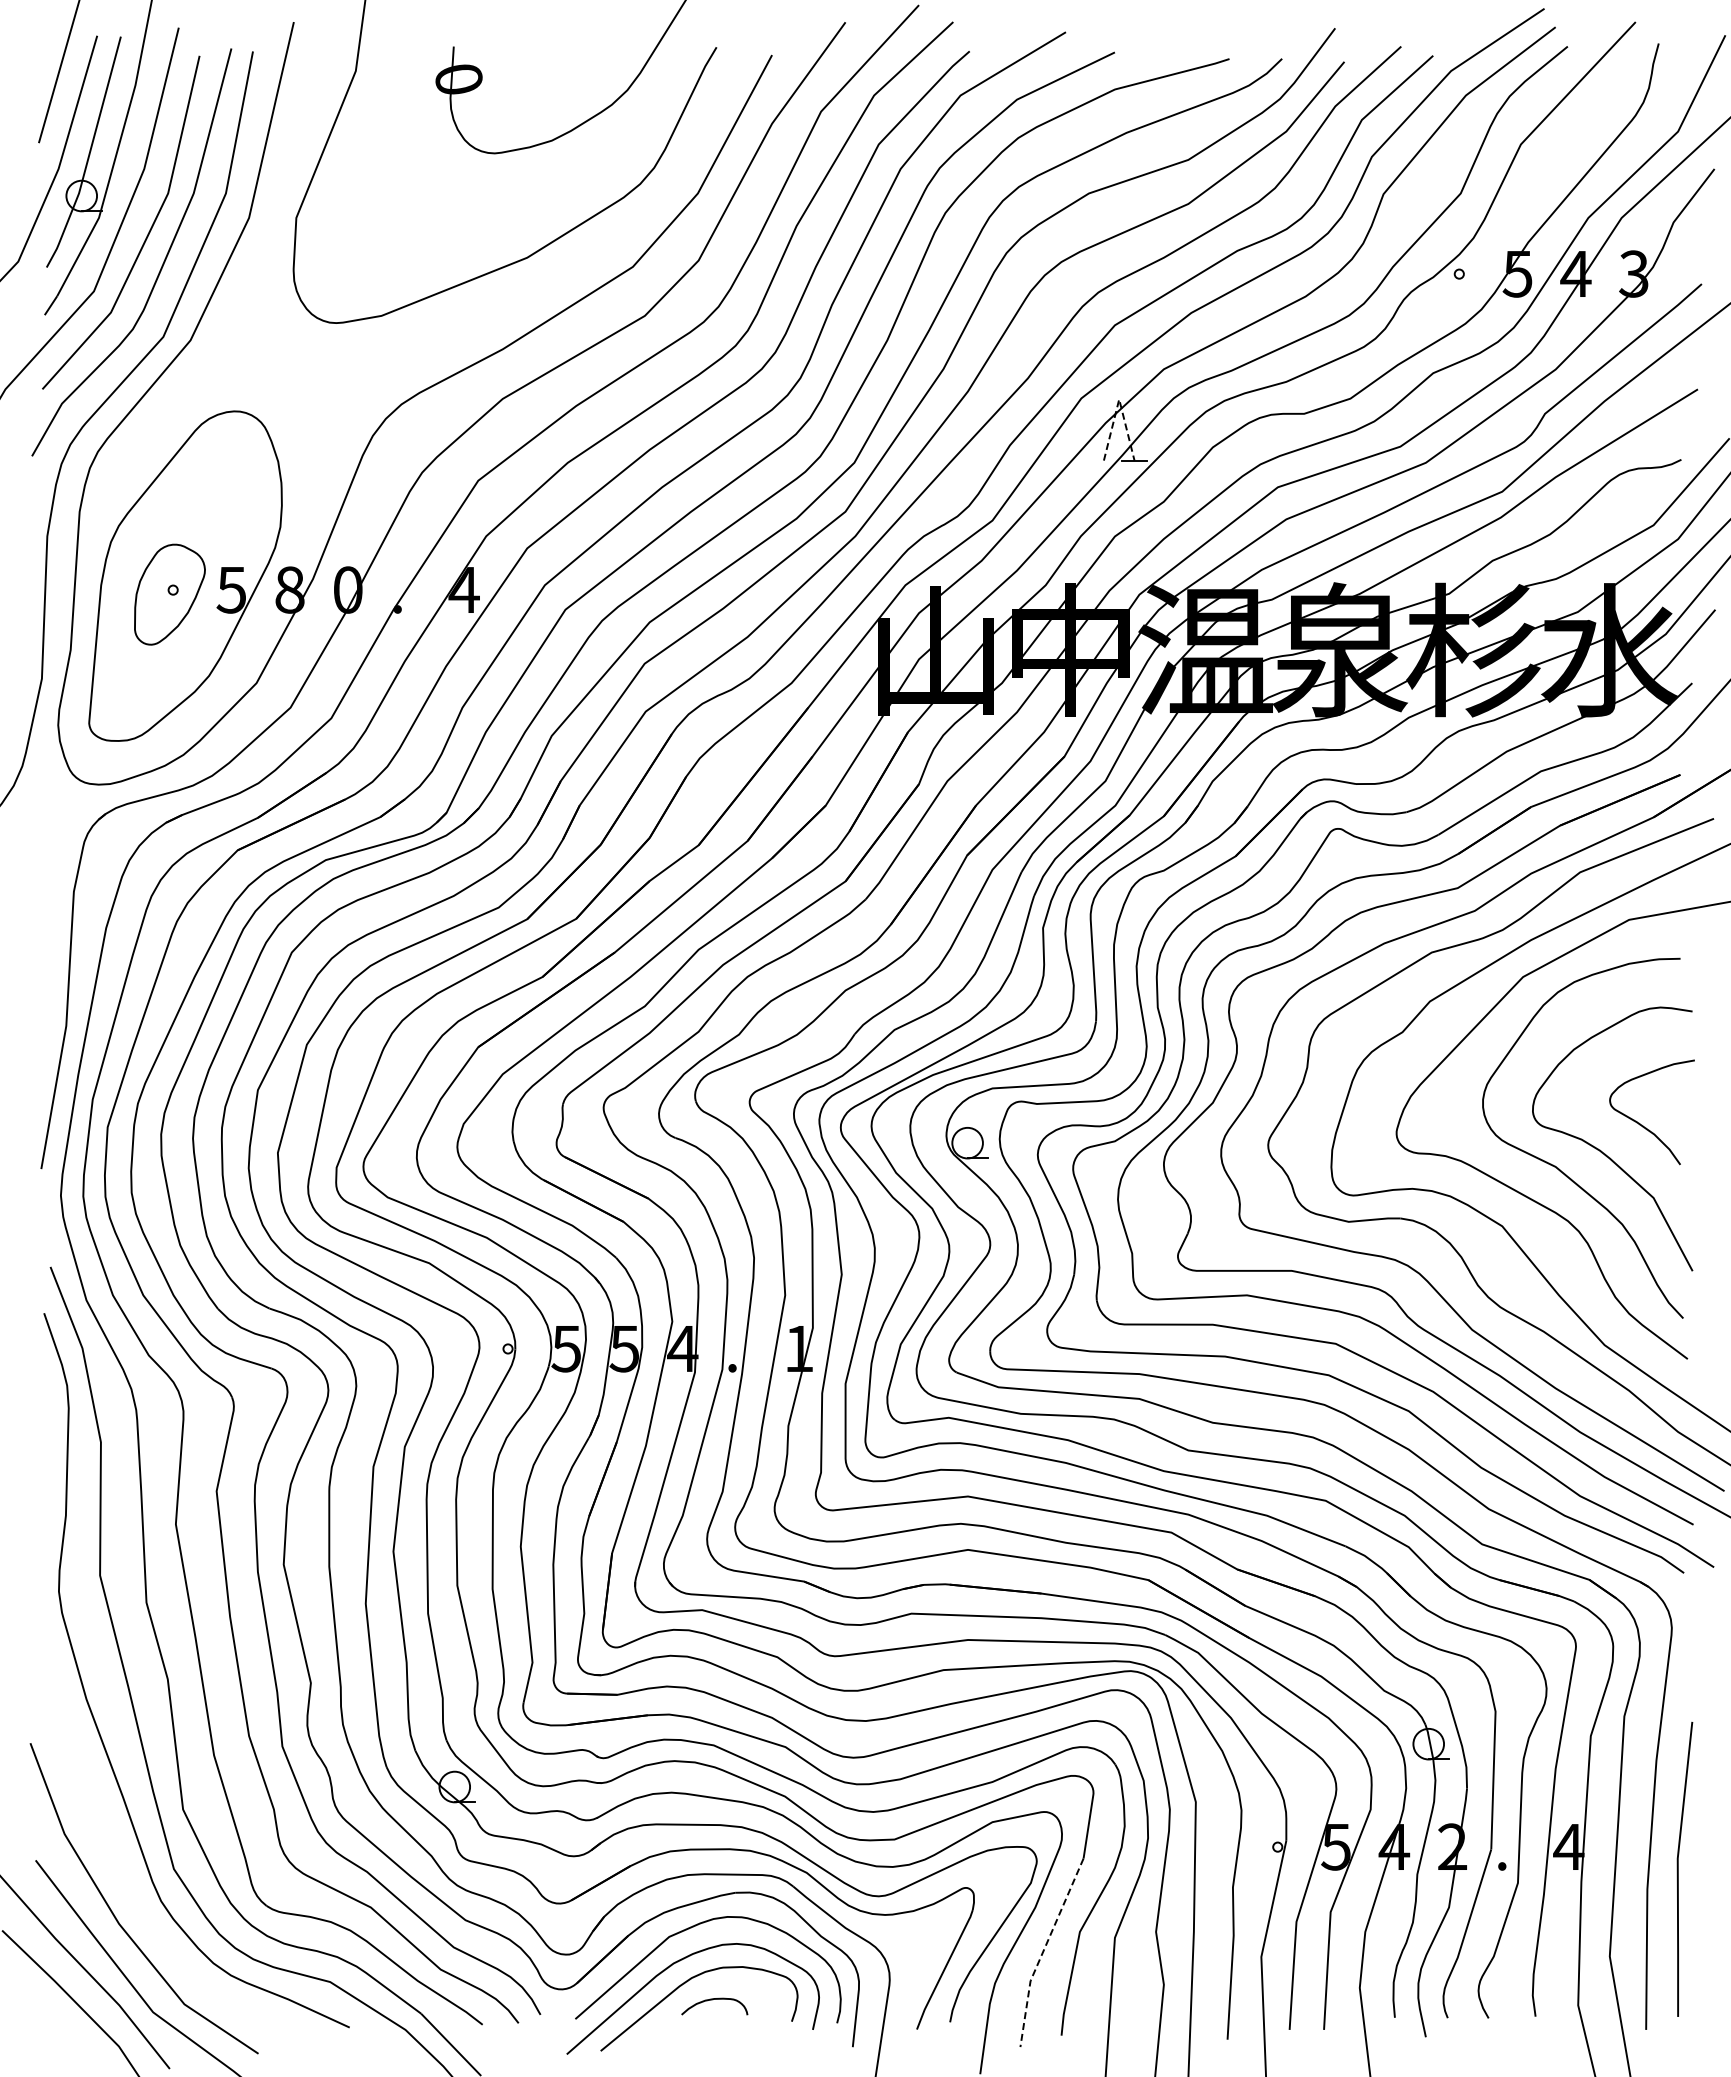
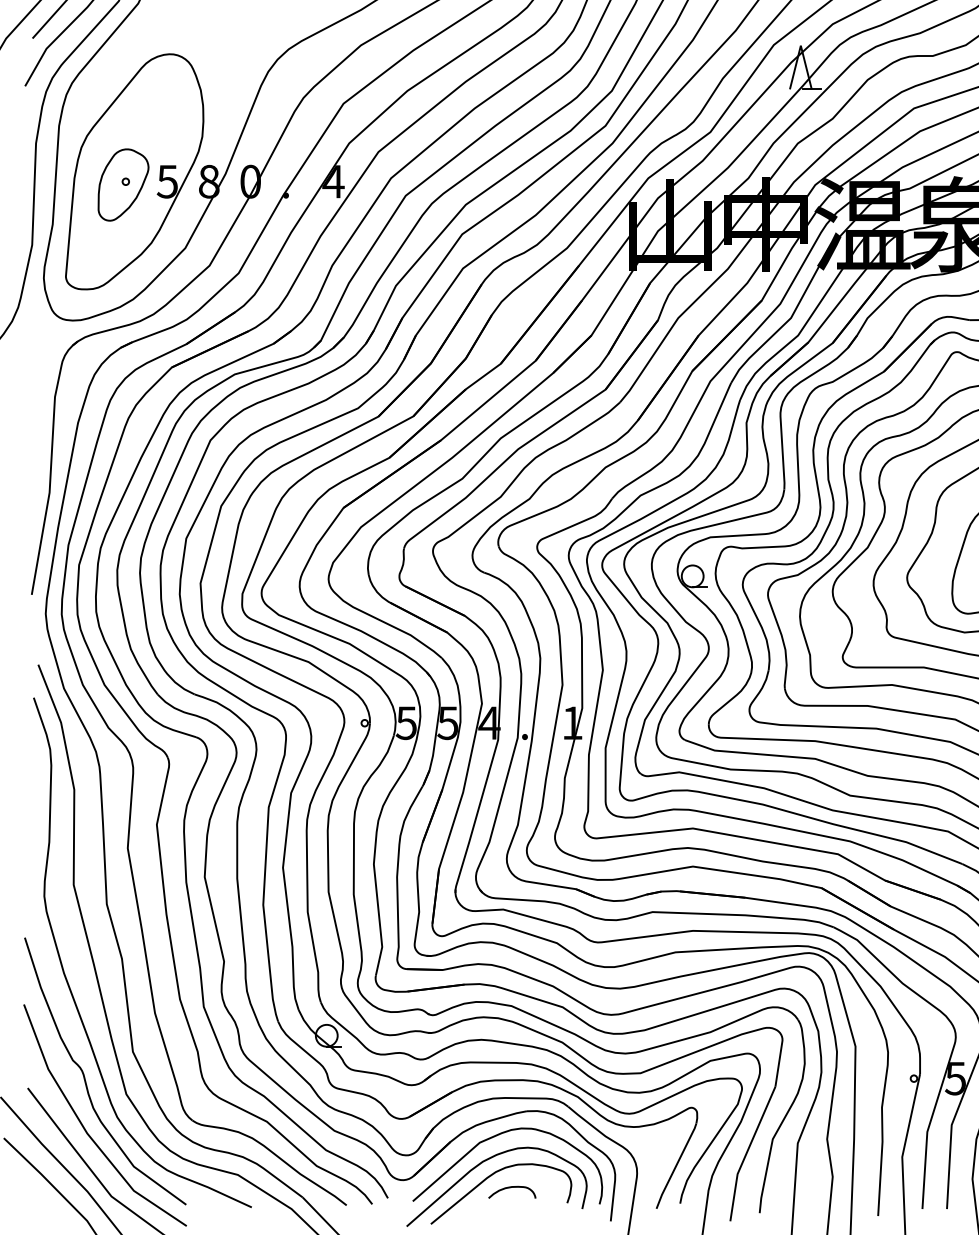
line: (1119, 399) -> (801, 45), dashed -> solid
curve: (115, 1842) -> (84, 1075), added
line: (1043, 1950) -> (746, 1152), dashed -> solid

